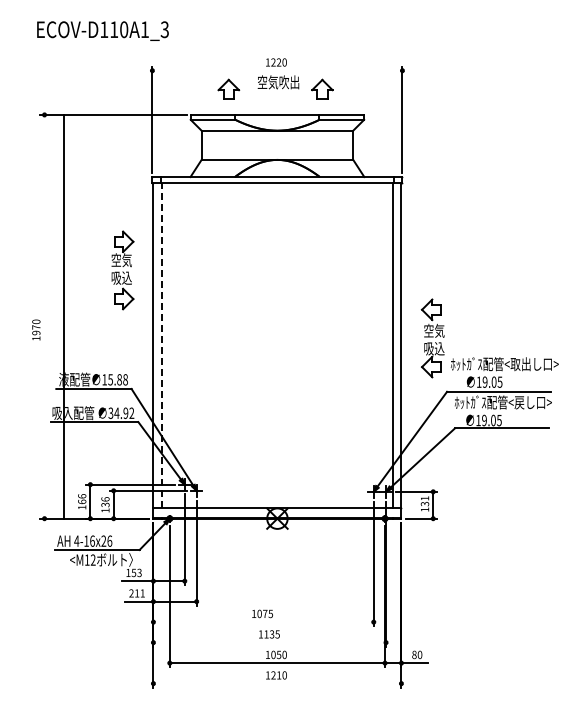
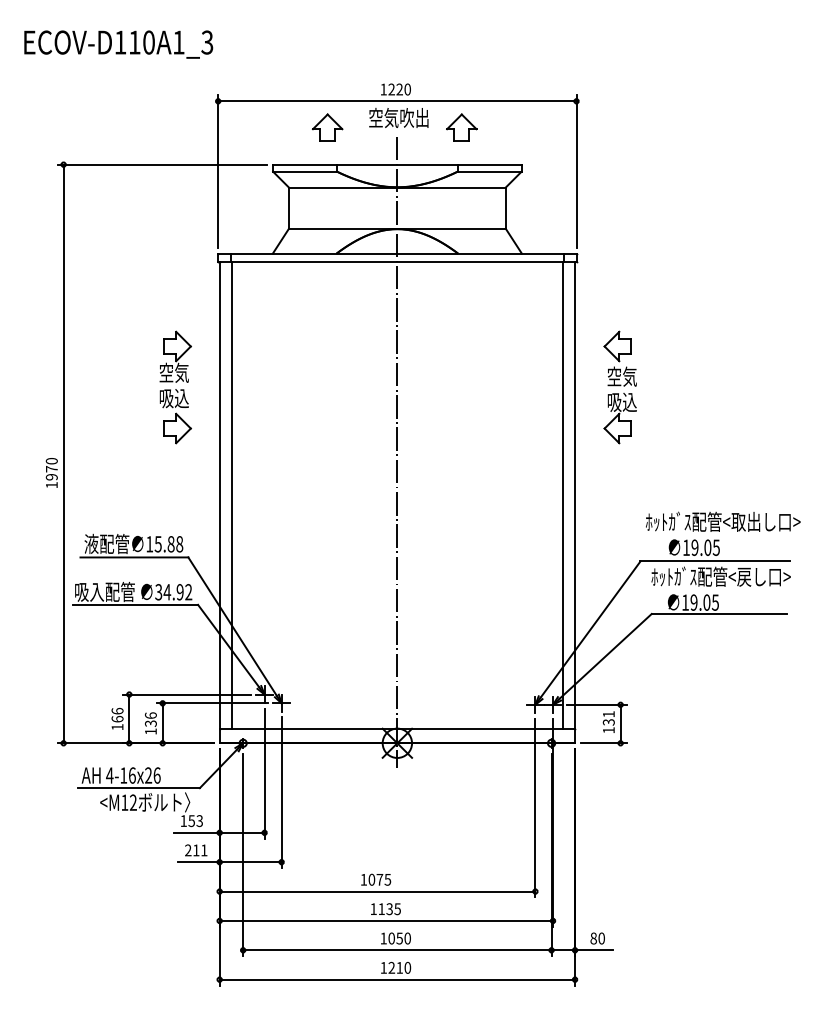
text: (102, 30) -> (117, 43), moved
line: (277, 70) -> (397, 100), added
line: (277, 315) -> (397, 452), added
line: (63, 316) -> (63, 453), moved
part: (432, 338) -> (619, 387), moved
line: (162, 345) -> (232, 495), dashed -> solid
line: (263, 622) -> (377, 892), added
line: (269, 642) -> (385, 920), added
line: (277, 683) -> (397, 979), added

